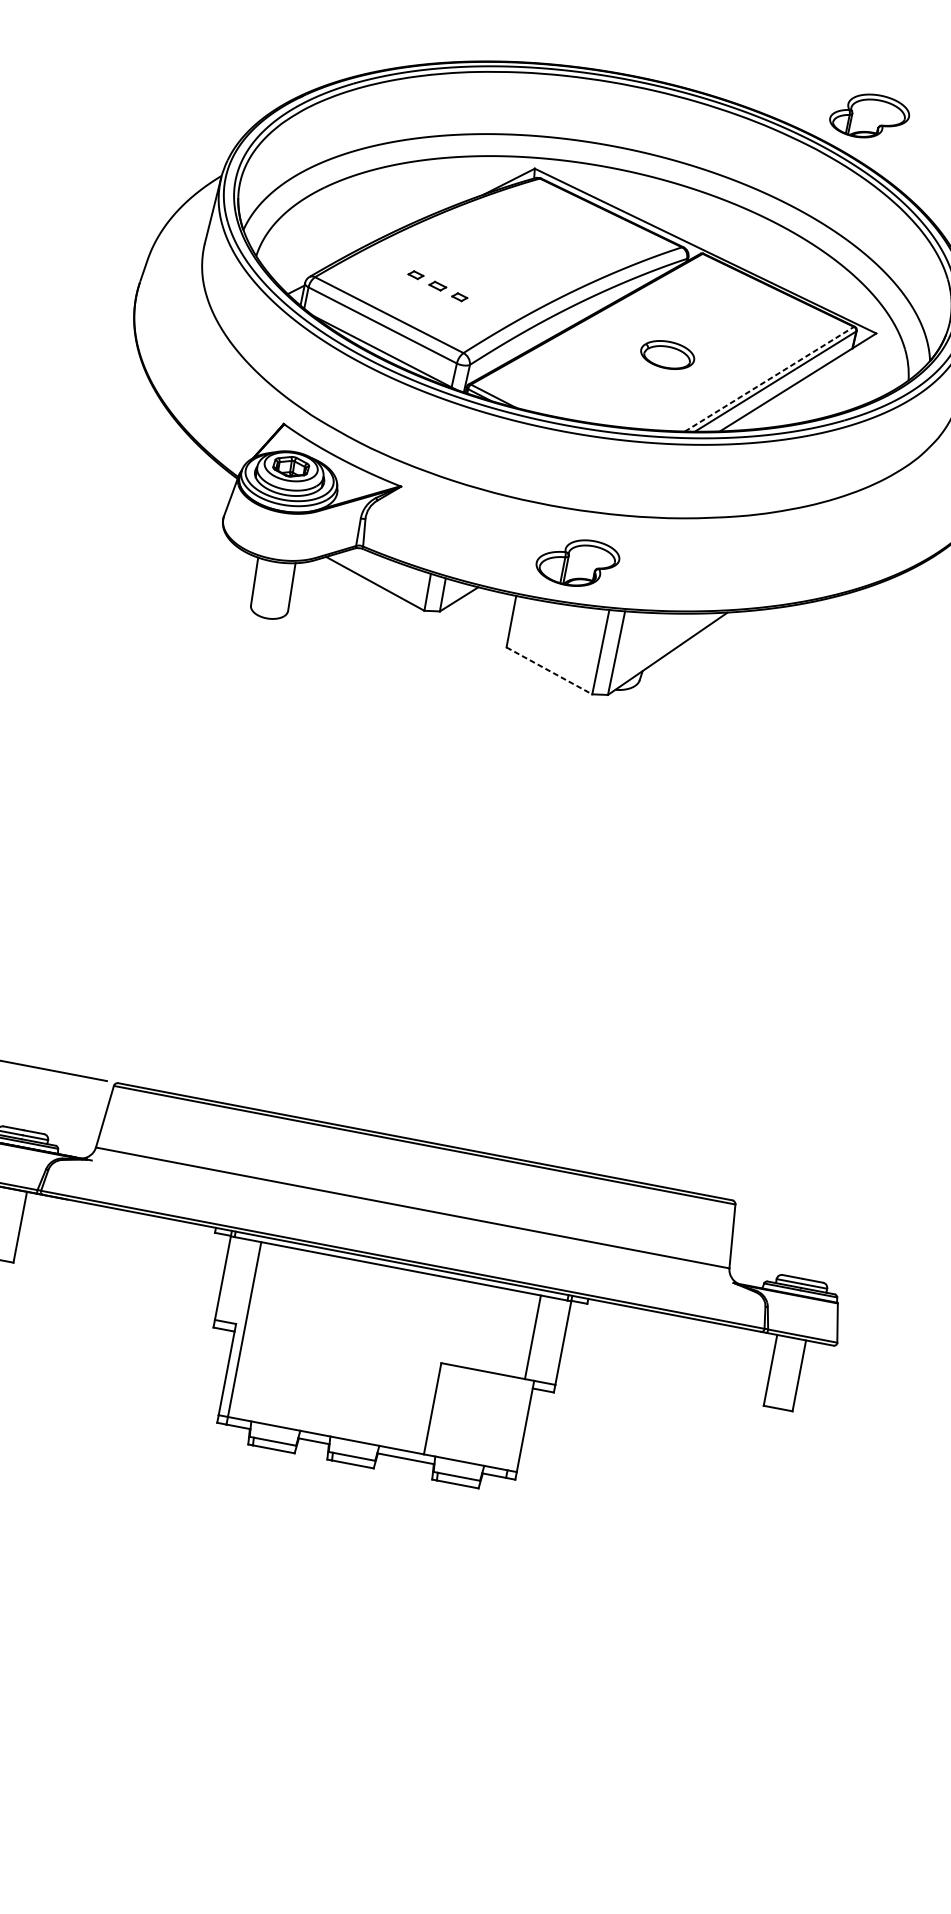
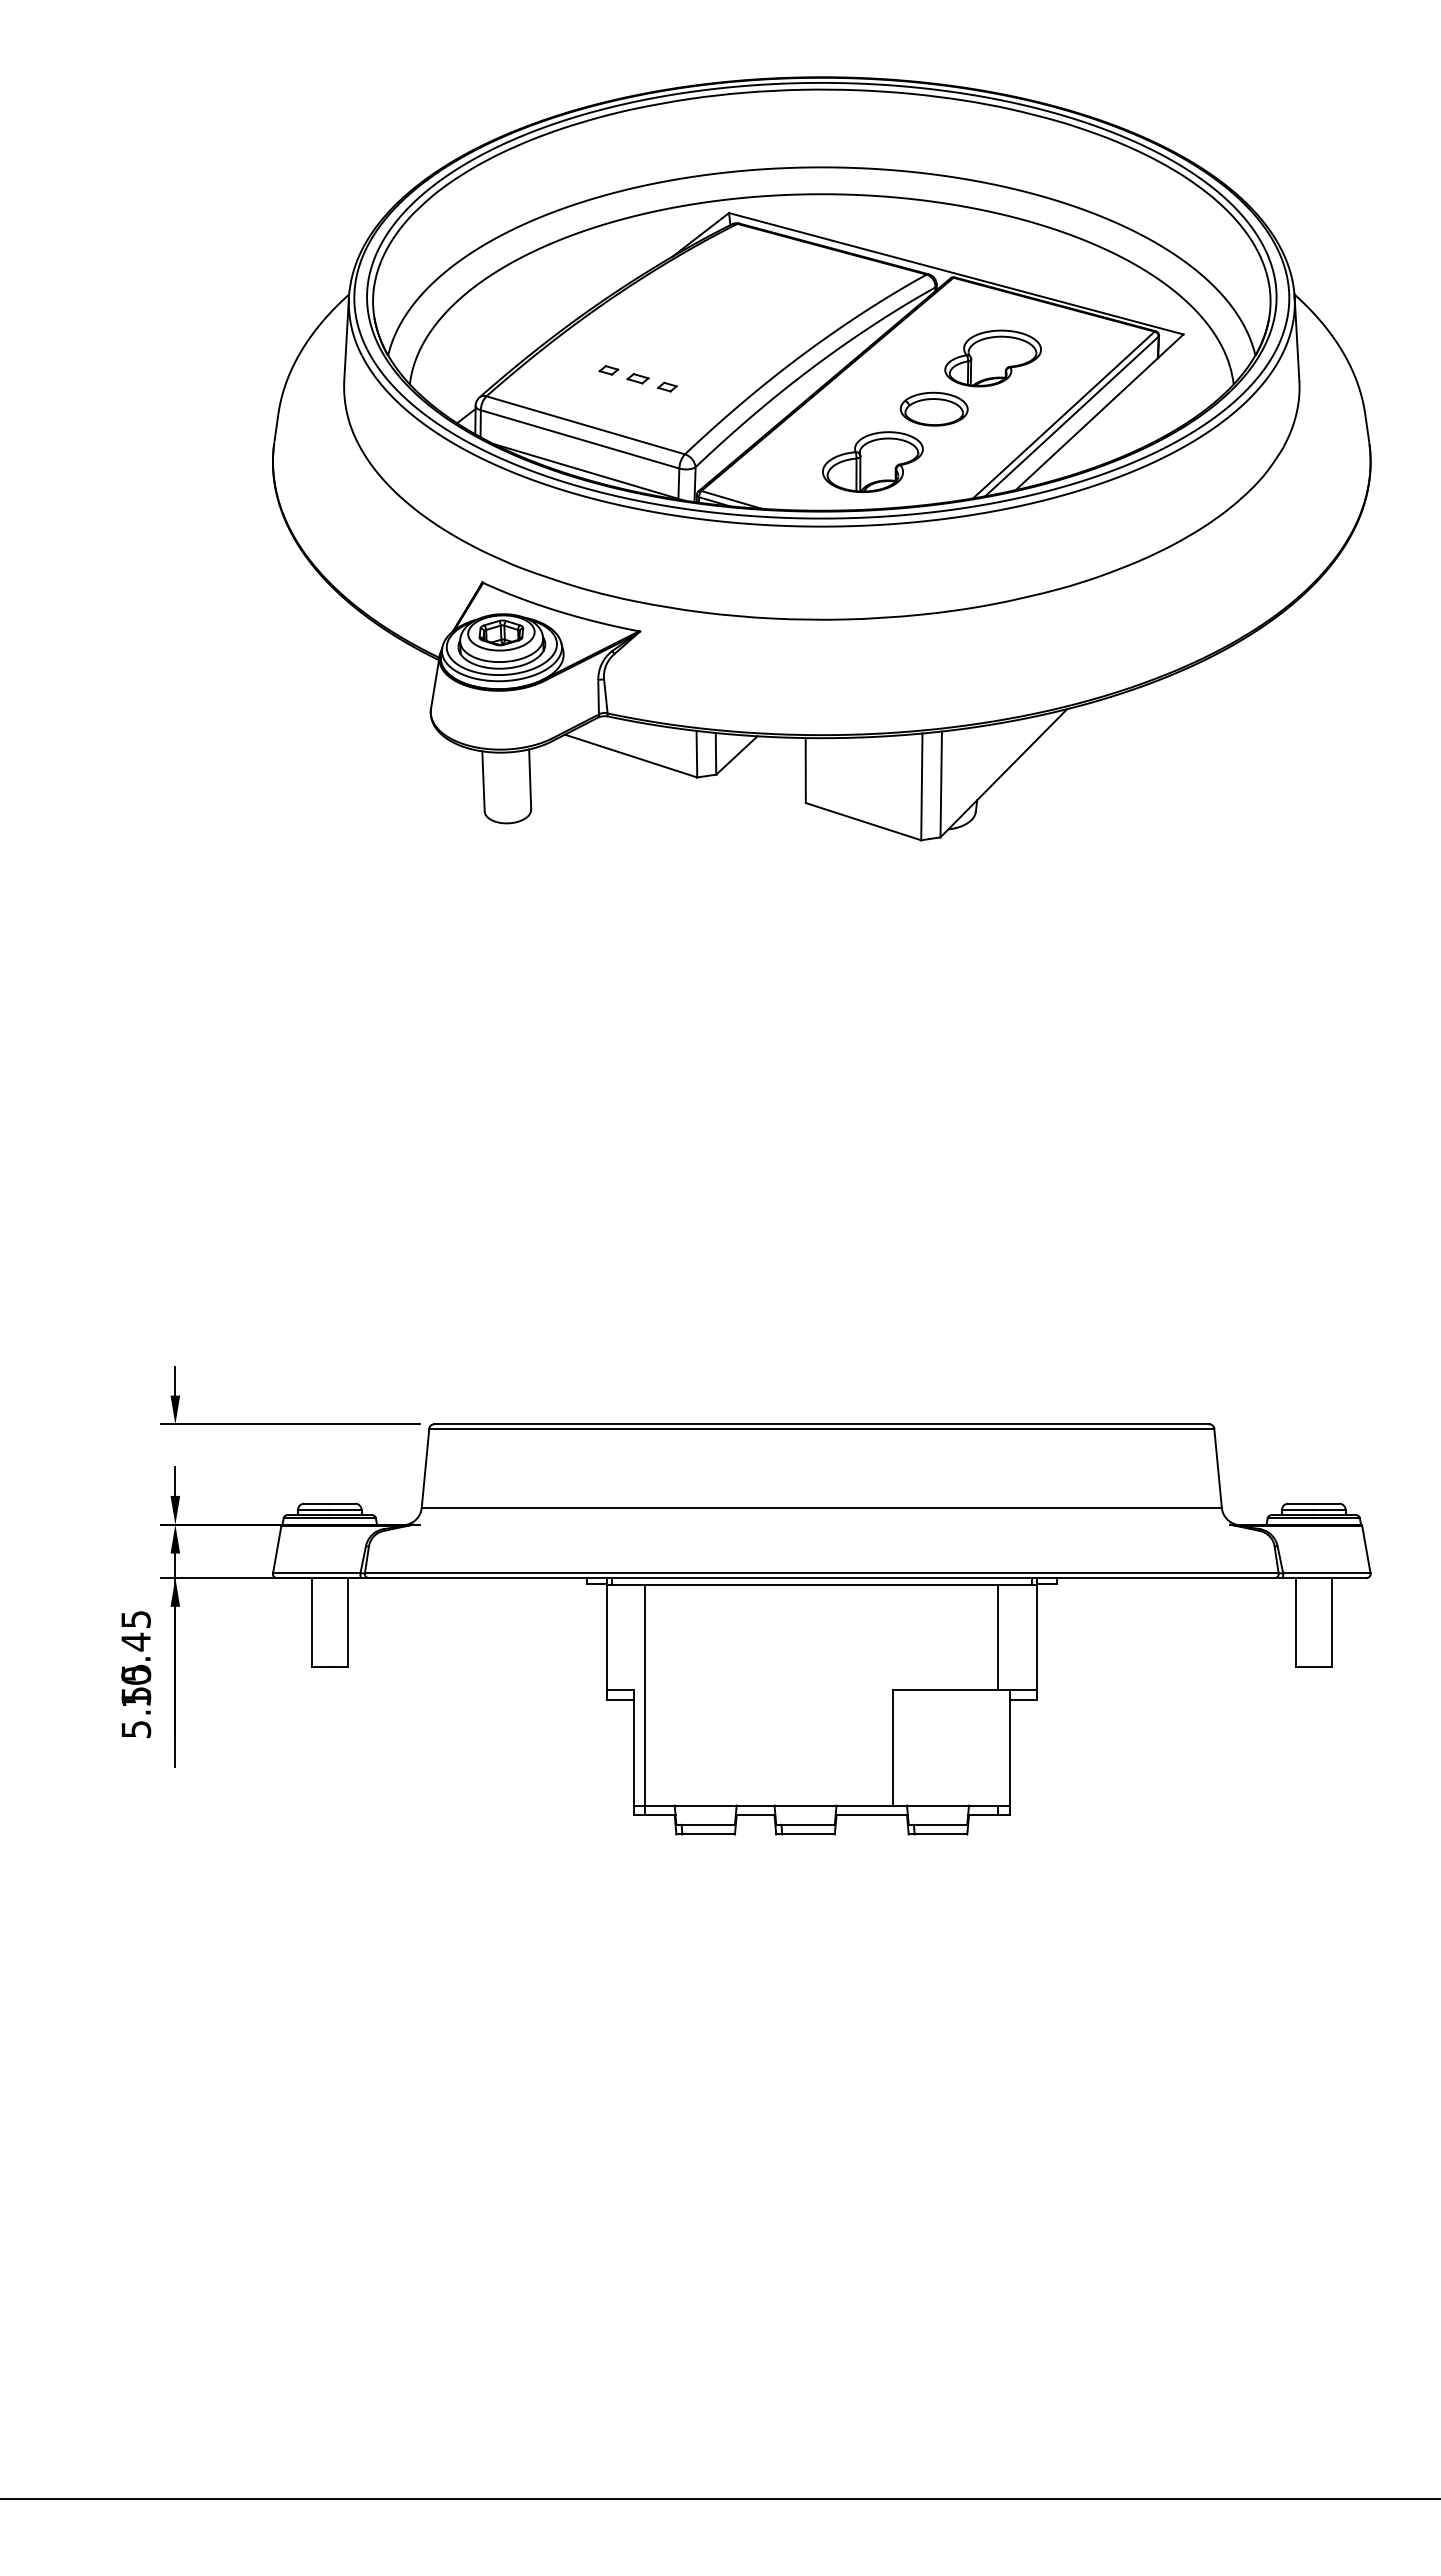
part: (869, 116) -> (992, 358), moved
line: (770, 378) -> (1064, 414), dashed -> solid
part: (577, 562) -> (872, 461), moved
line: (549, 670) -> (863, 821), dashed -> solid

